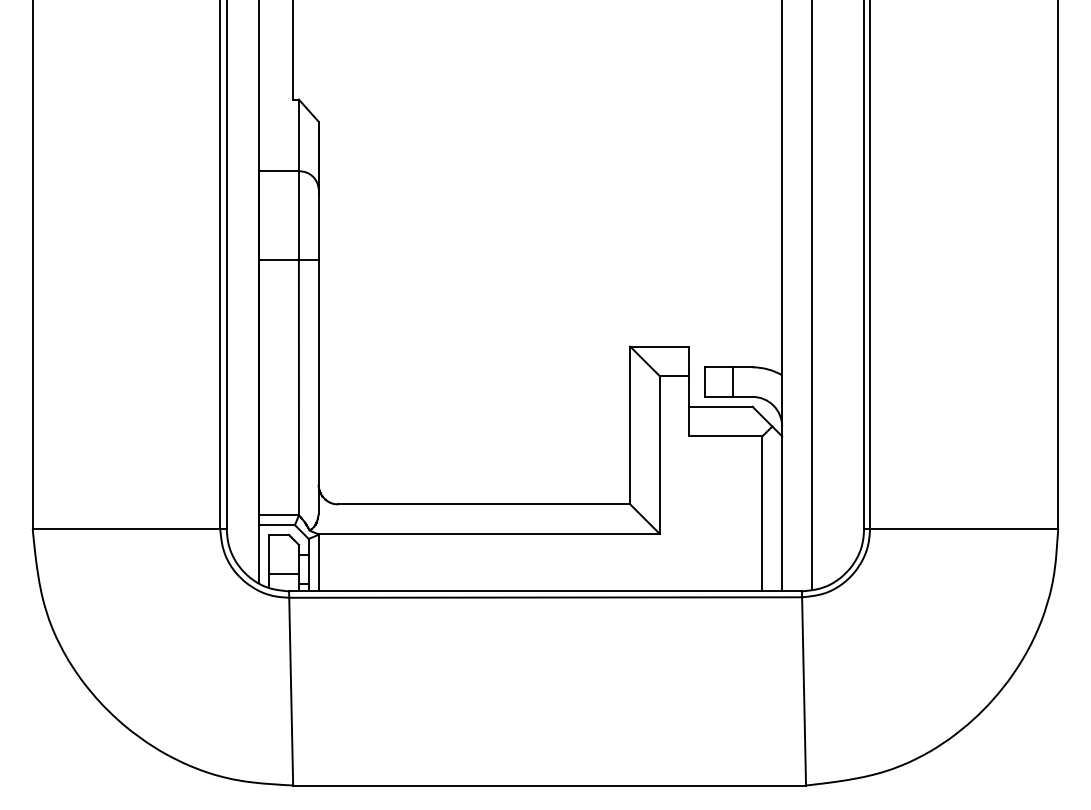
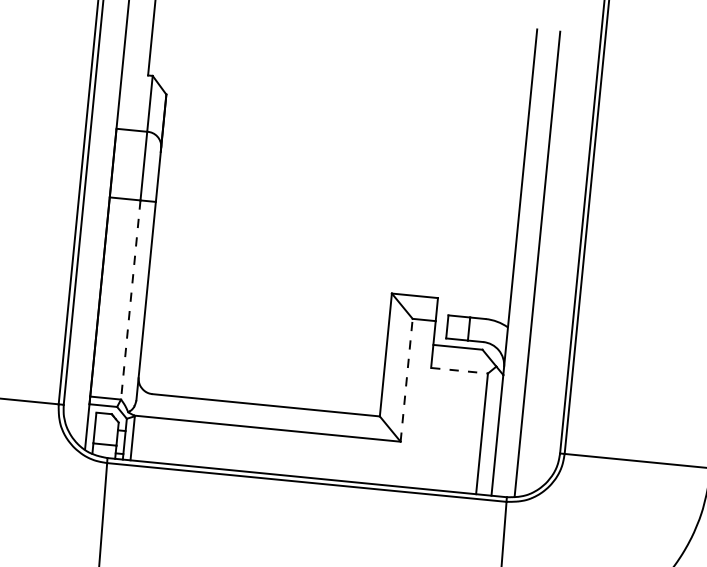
line: (298, 387) -> (130, 300), solid -> dashed
line: (726, 436) -> (459, 370), solid -> dashed
line: (659, 455) -> (406, 380), solid -> dashed

